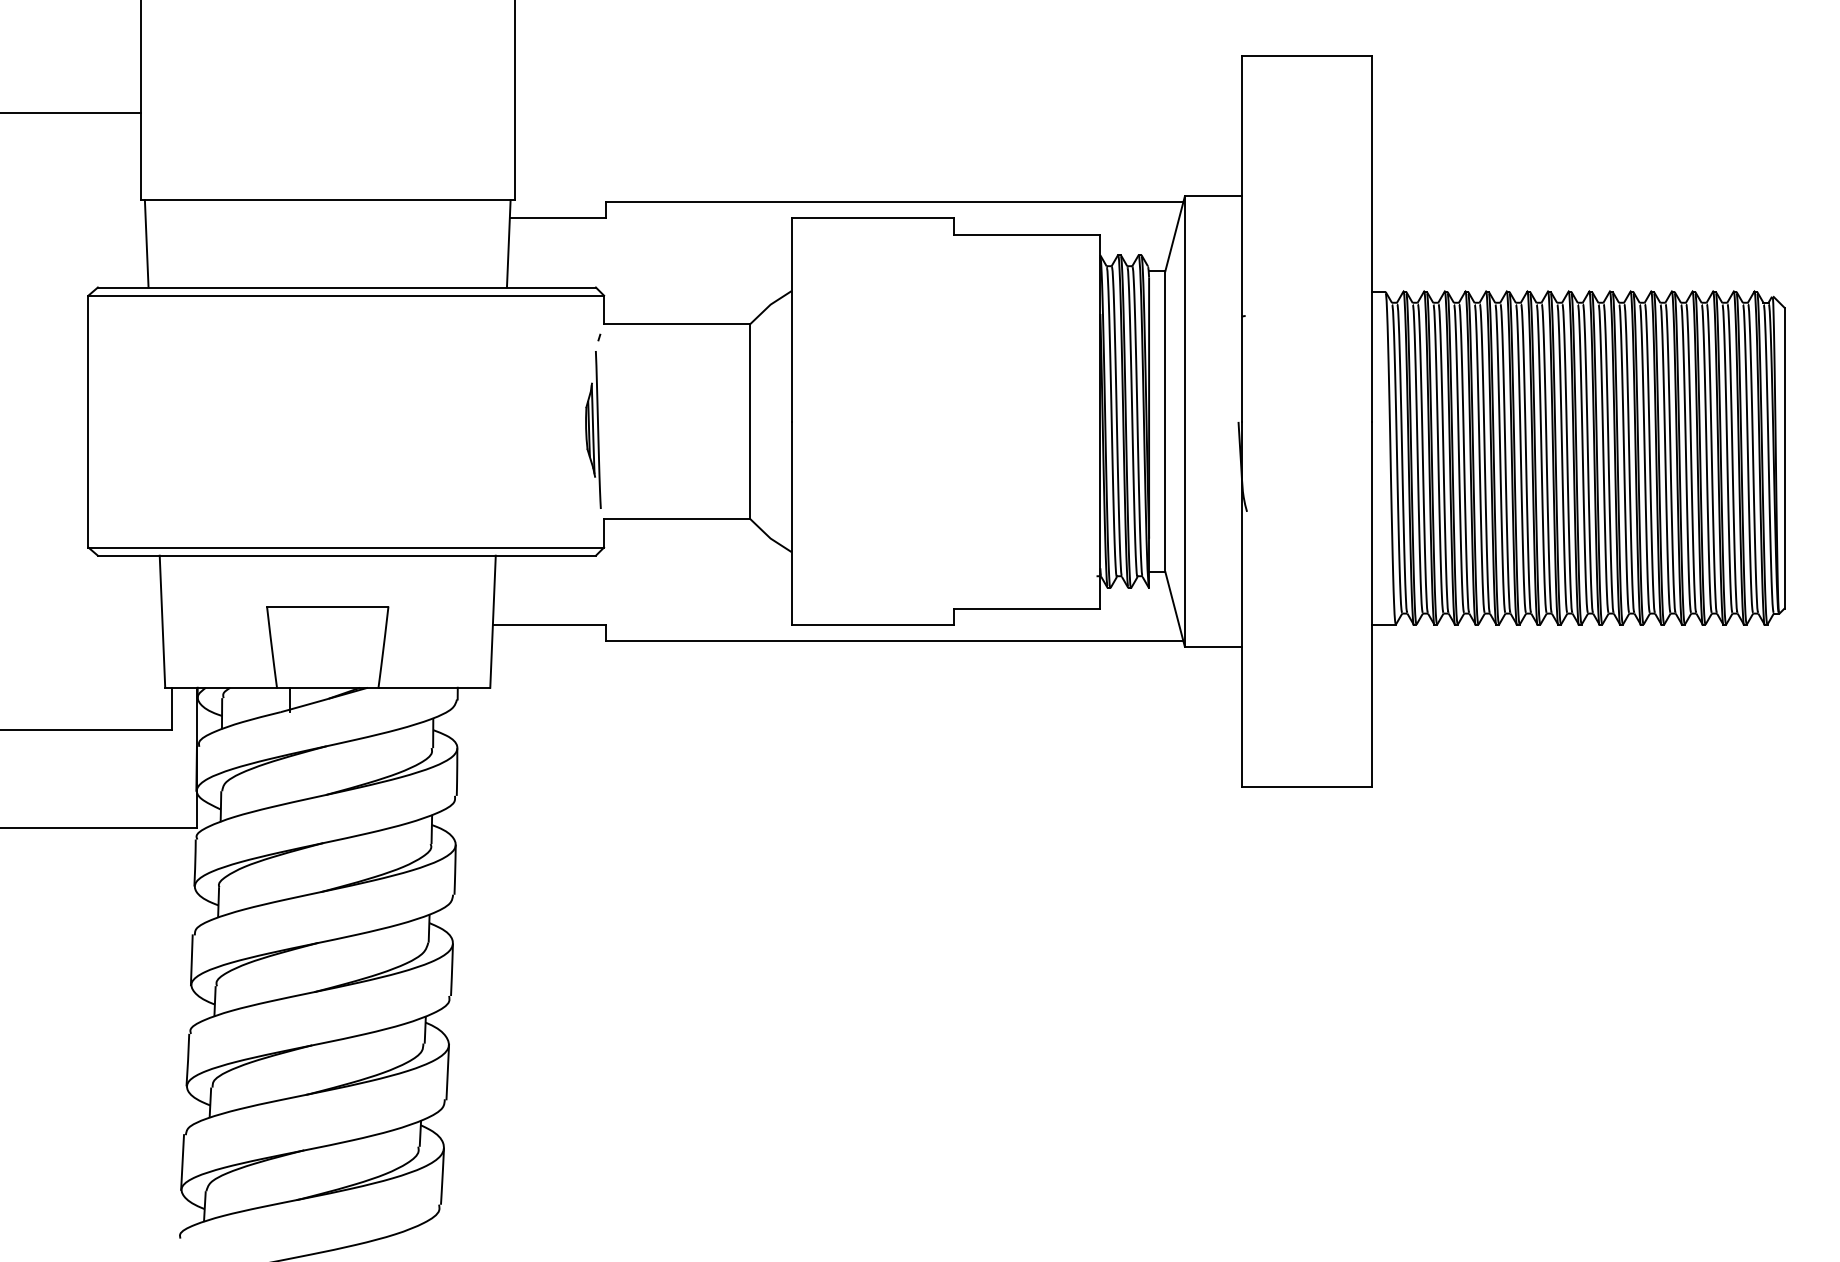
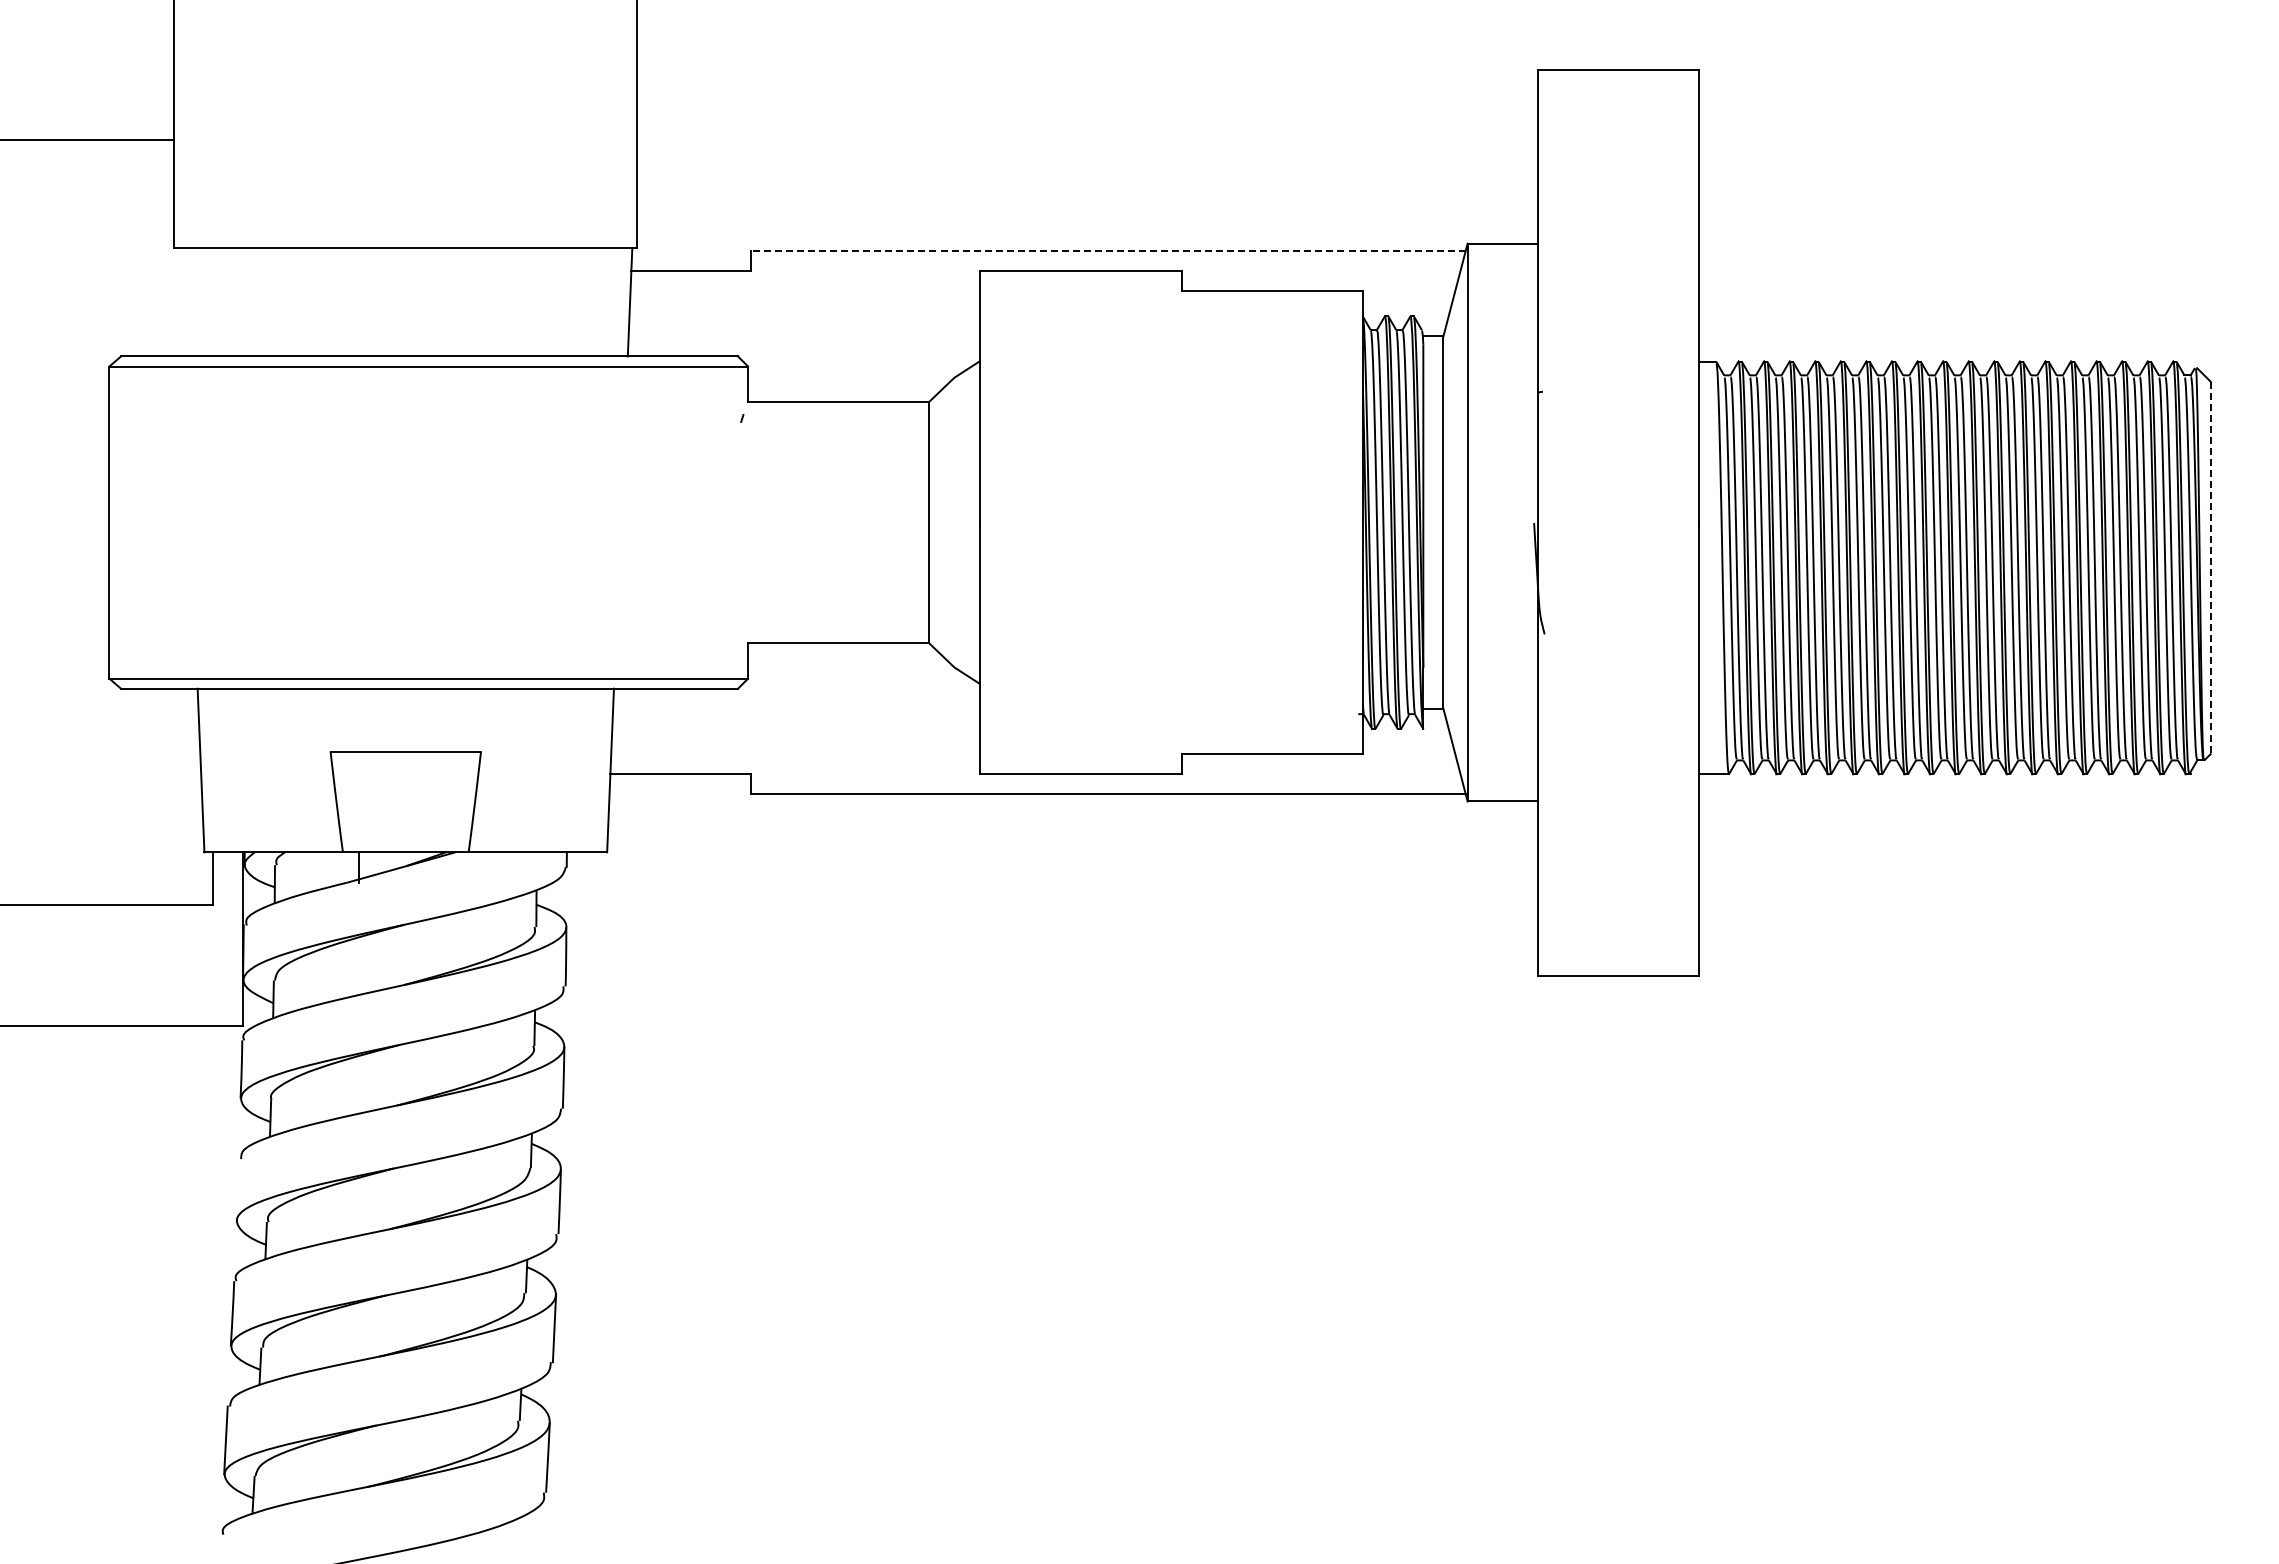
line: (894, 201) -> (1107, 250), solid -> dashed
line: (146, 243) -> (181, 302), removed
part: (593, 429) -> (734, 532), removed
line: (1784, 458) -> (2210, 568), solid -> dashed
line: (191, 959) -> (237, 1189), removed

